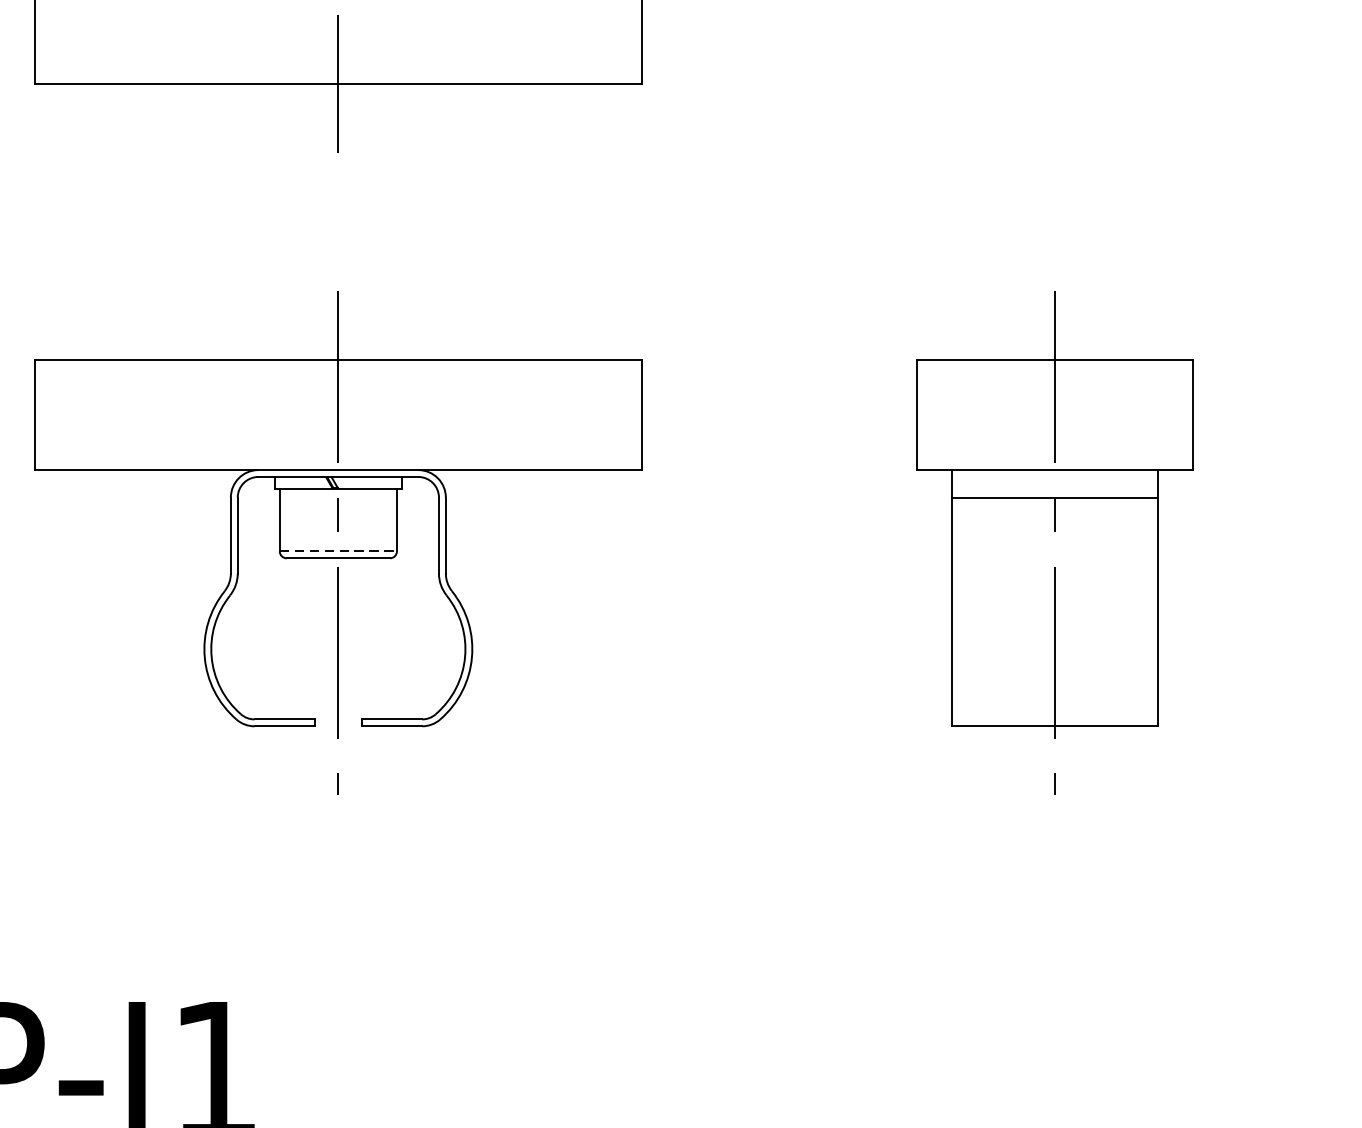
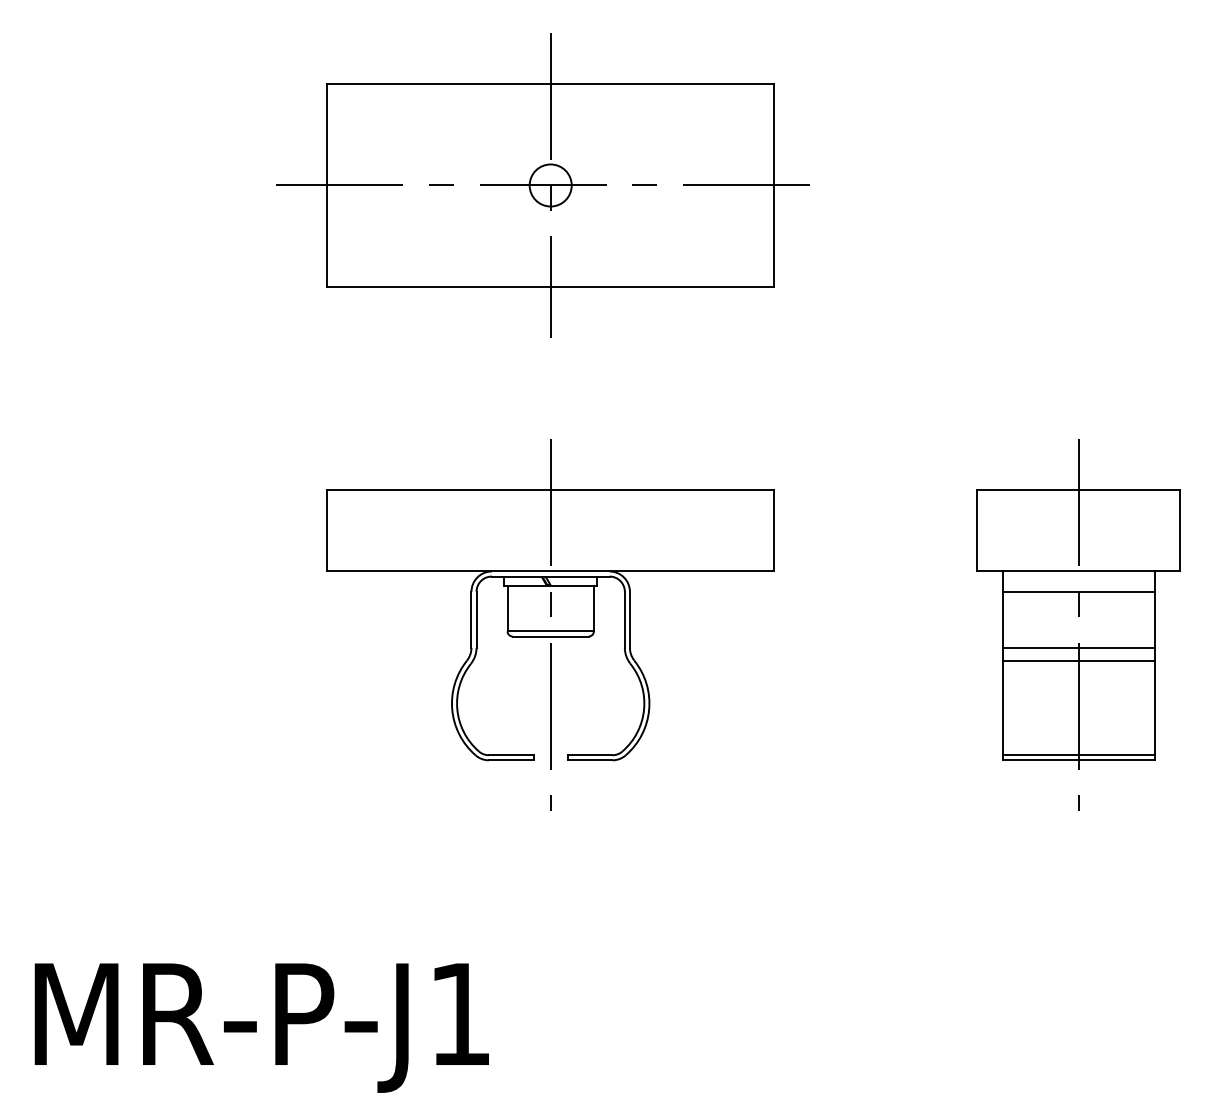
line: (339, 551) -> (551, 631), dashed -> solid
line: (1054, 573) -> (1078, 647), added
line: (1054, 590) -> (1078, 660), added
line: (1054, 719) -> (1078, 755), added

